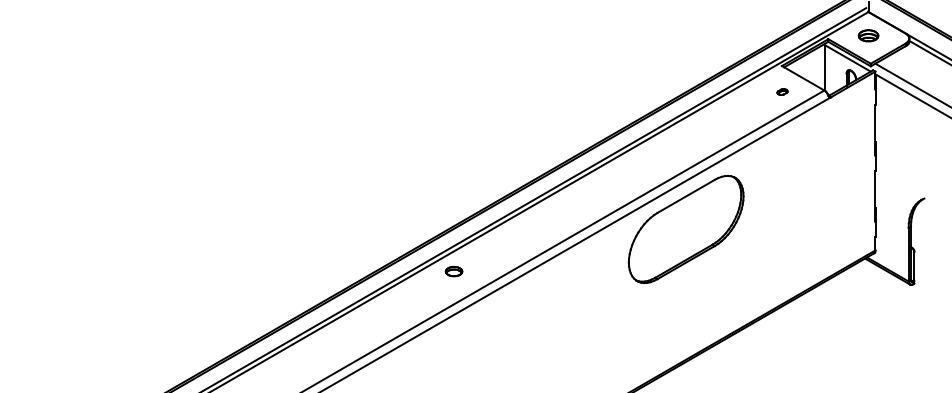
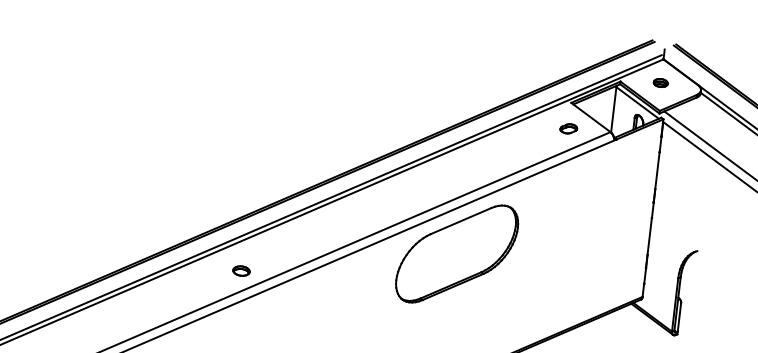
part: (868, 35) -> (660, 82), size x0.71
part: (782, 91) -> (568, 128), size x1.67
part: (453, 271) -> (240, 270), moved

